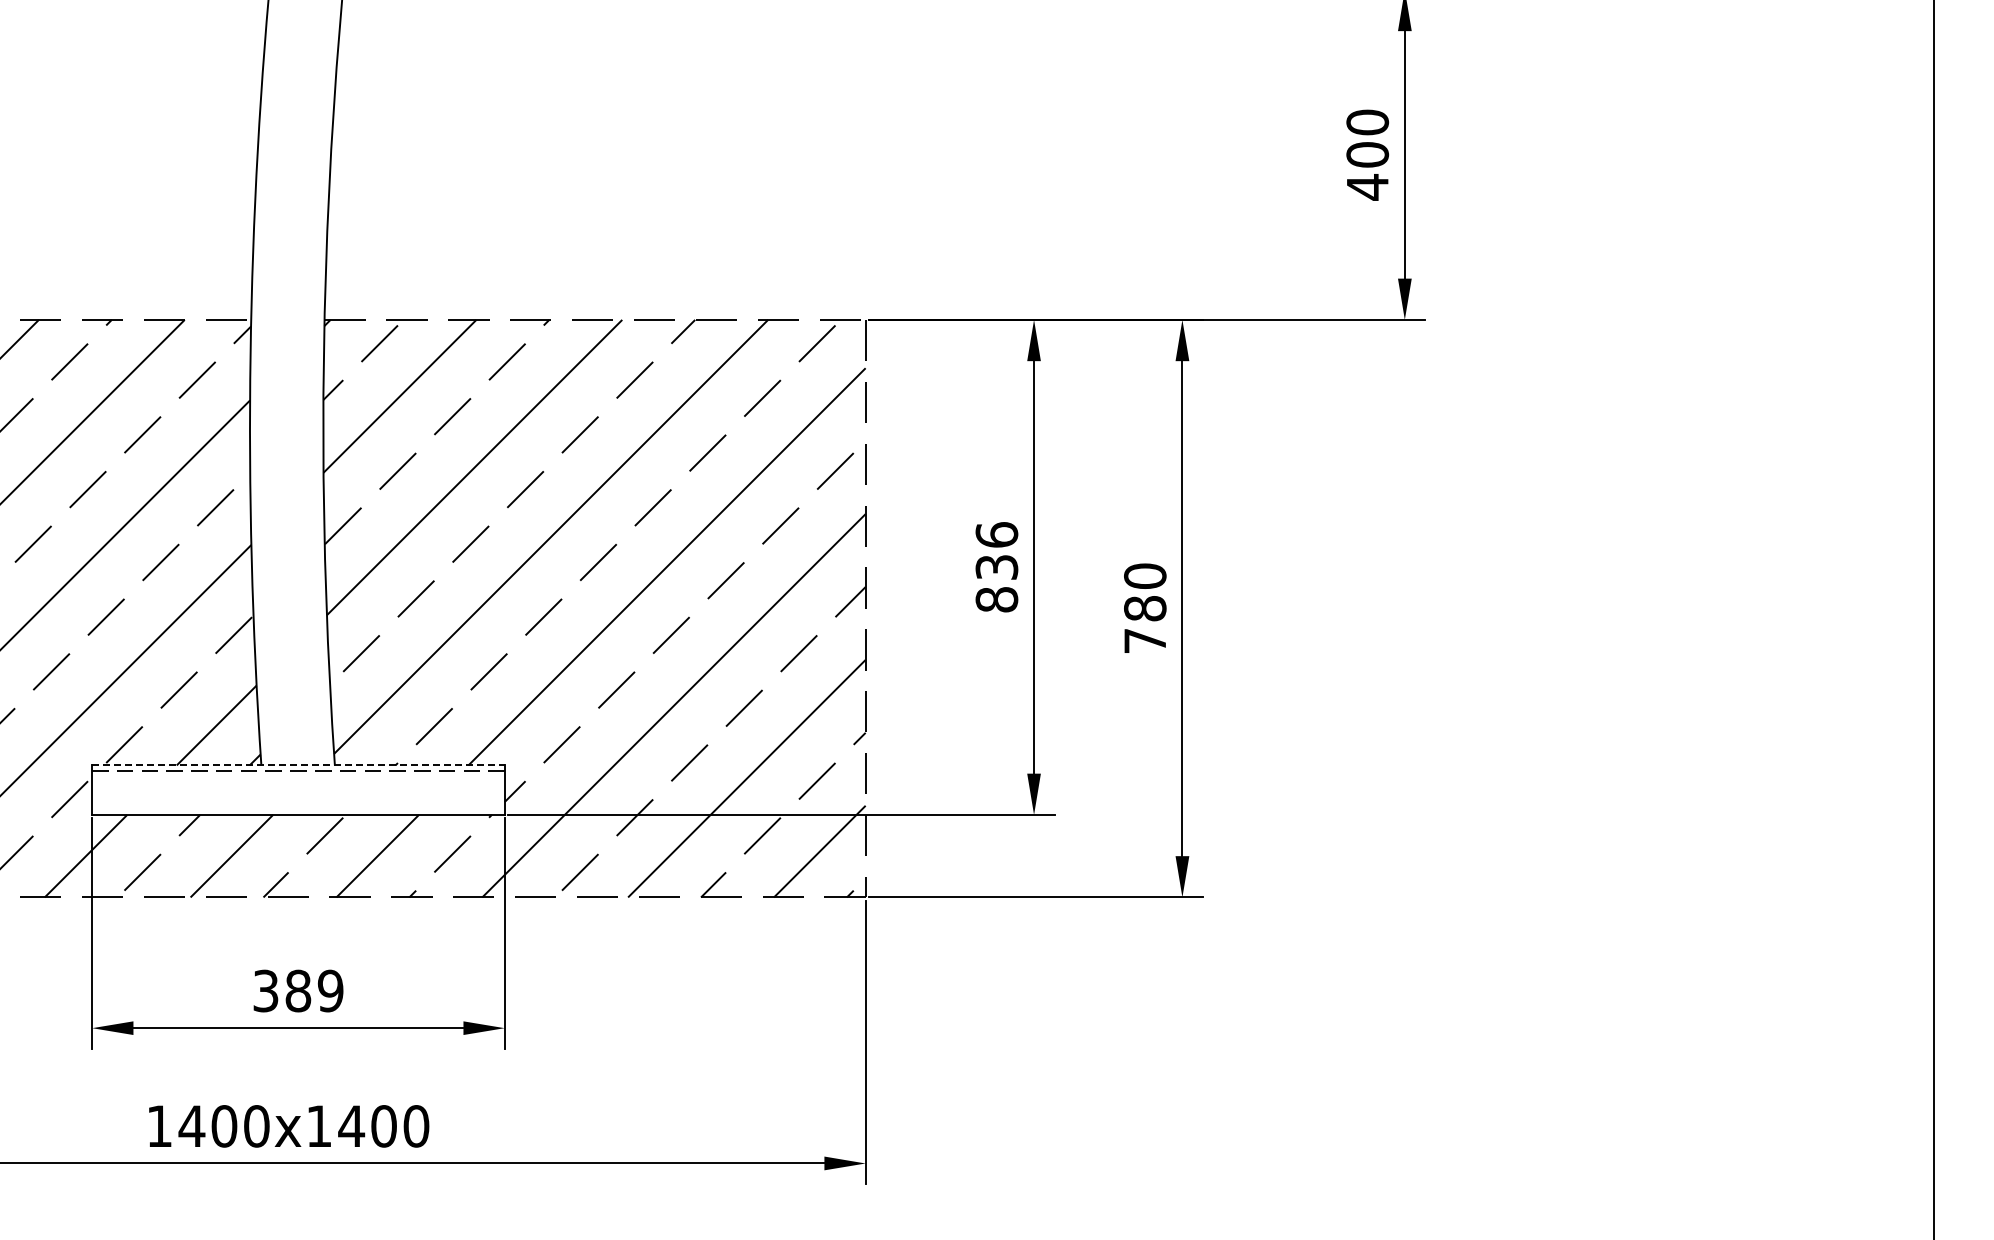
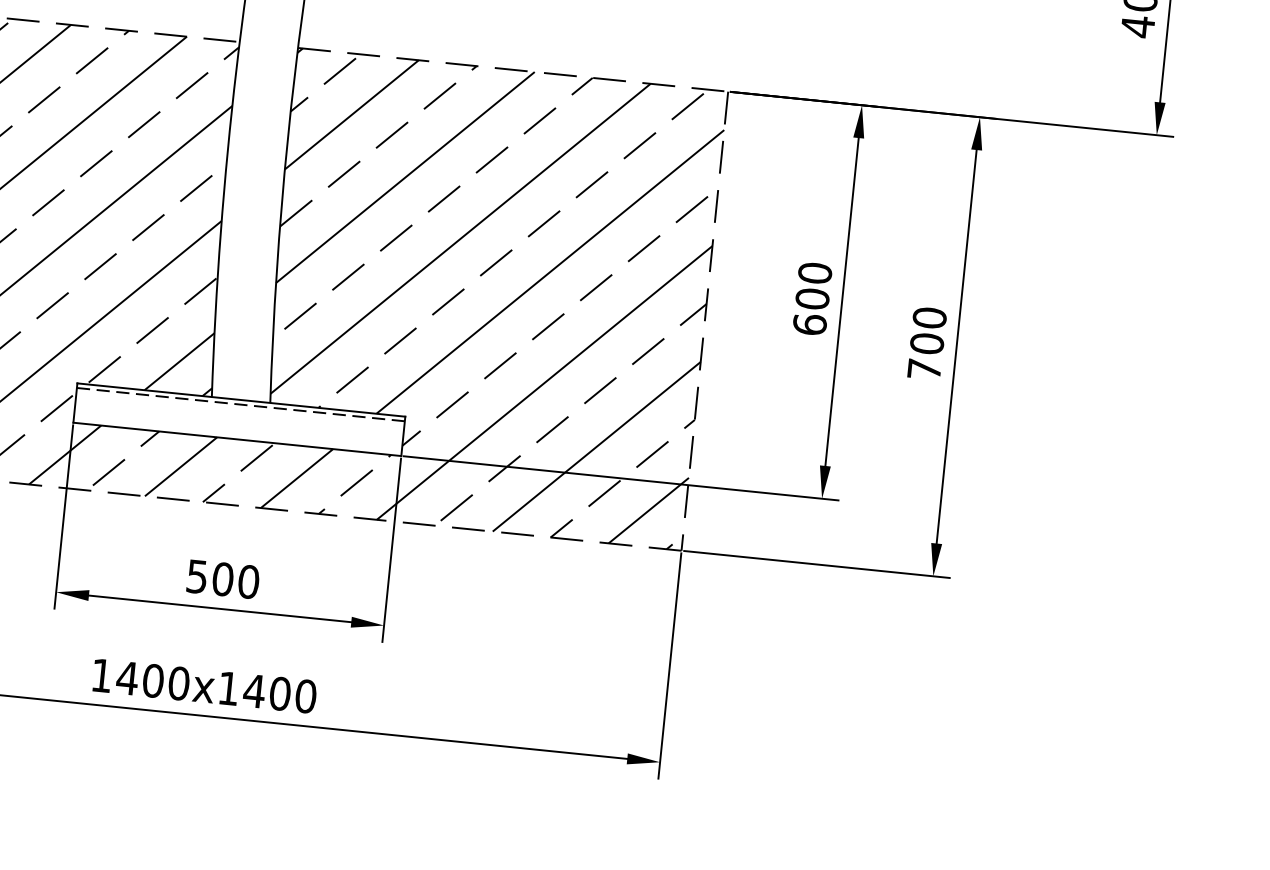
text: (996, 567) -> (812, 299), 836 -> 600
text: (1145, 608) -> (927, 343), 780 -> 700
line: (298, 765) -> (241, 400), dashed -> solid
text: (298, 990) -> (223, 578), 389 -> 500

